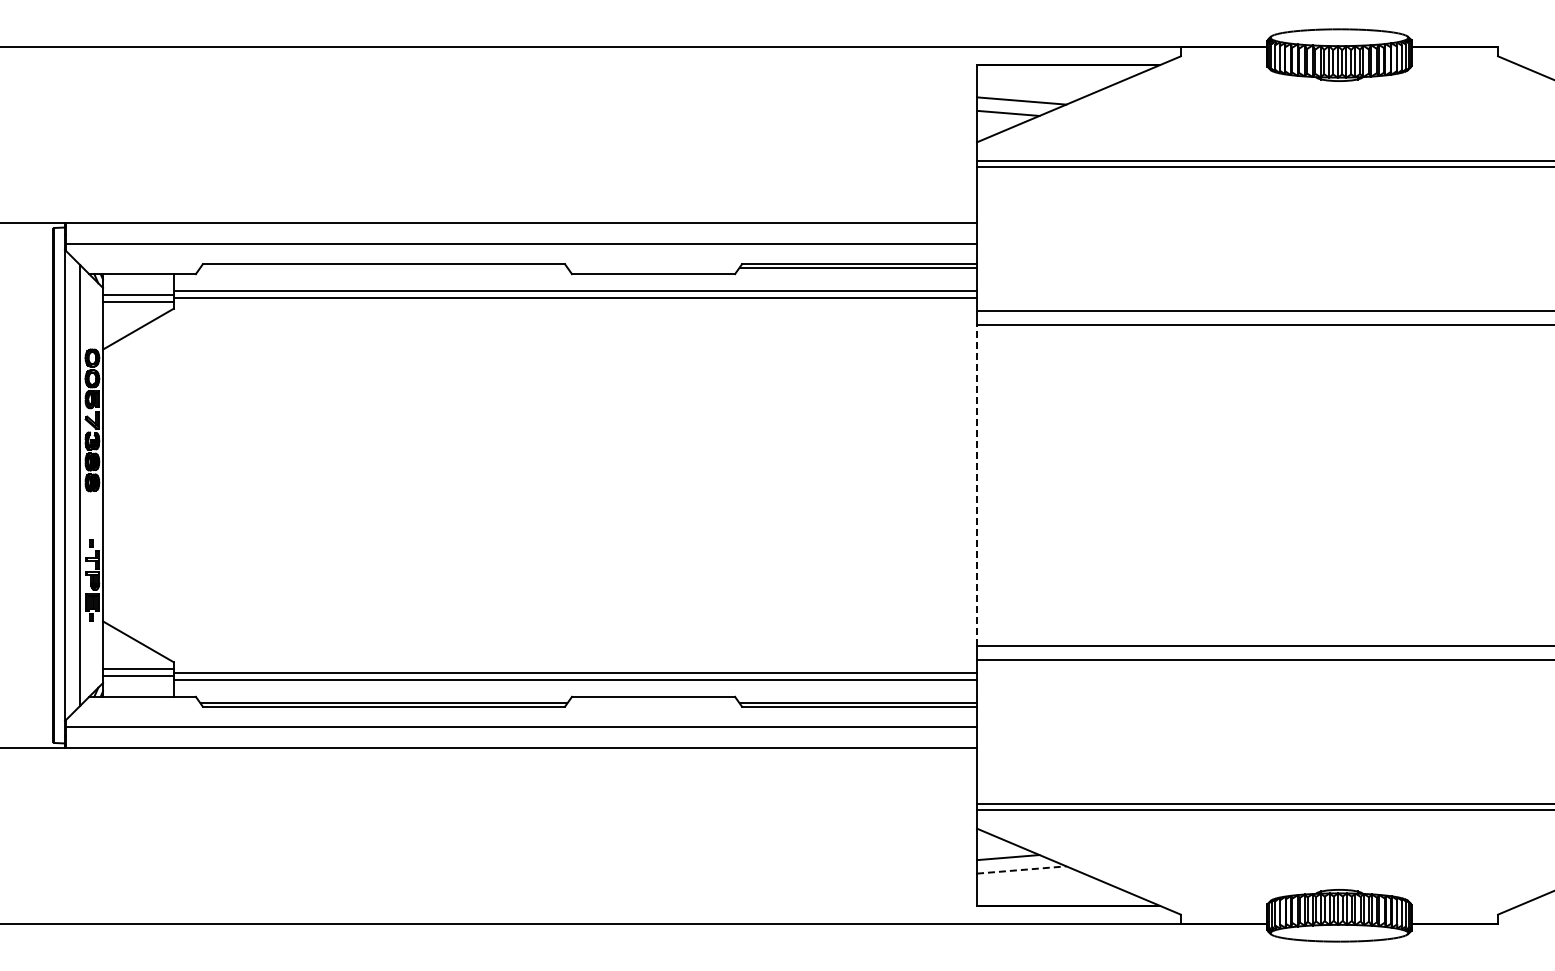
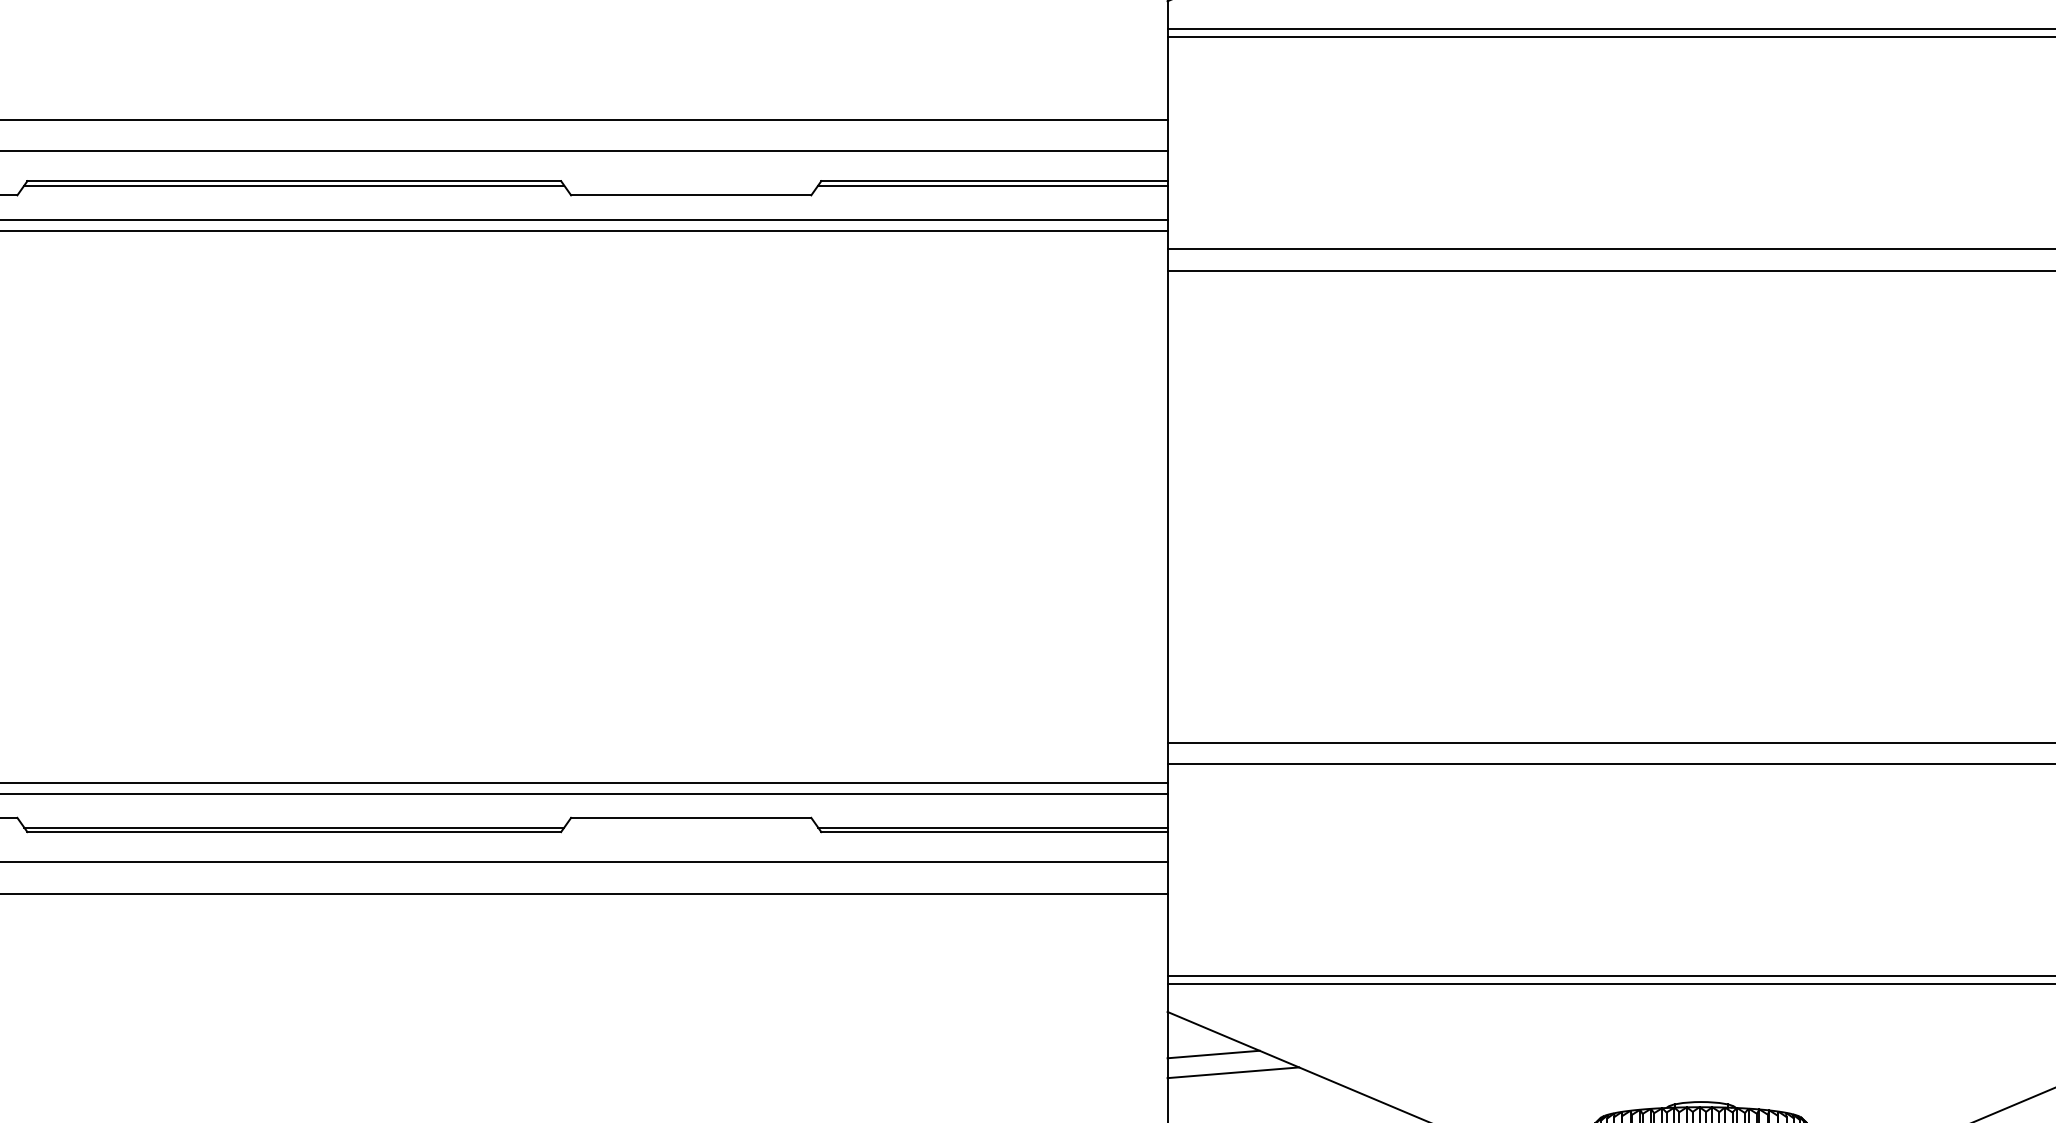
line: (383, 267) -> (293, 185), added
line: (977, 484) -> (1168, 505), dashed -> solid
line: (1021, 869) -> (1233, 1072), dashed -> solid

